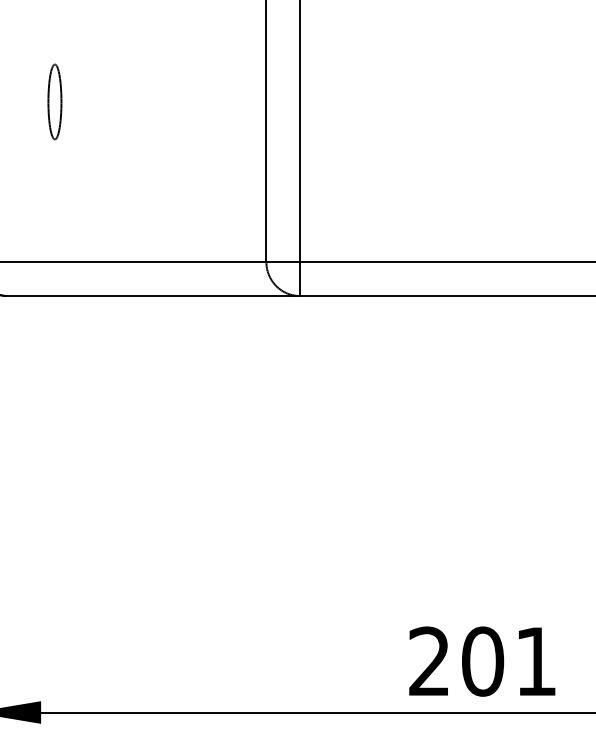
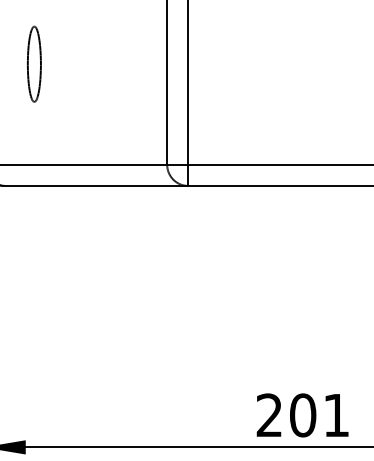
part: (55, 100) -> (34, 63), size x1.6

